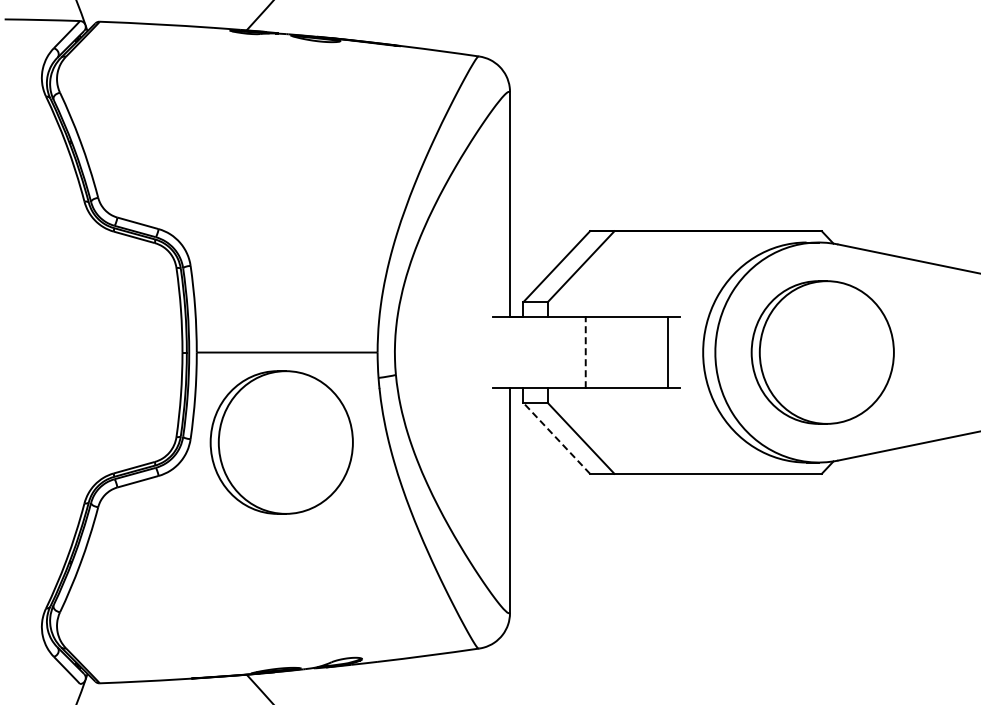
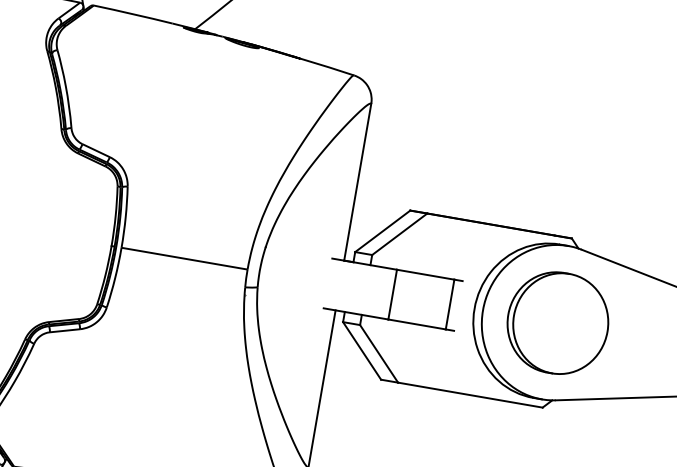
line: (585, 352) -> (392, 294), dashed -> solid
line: (556, 438) -> (361, 351), dashed -> solid
part: (281, 442) -> (169, 320), removed

